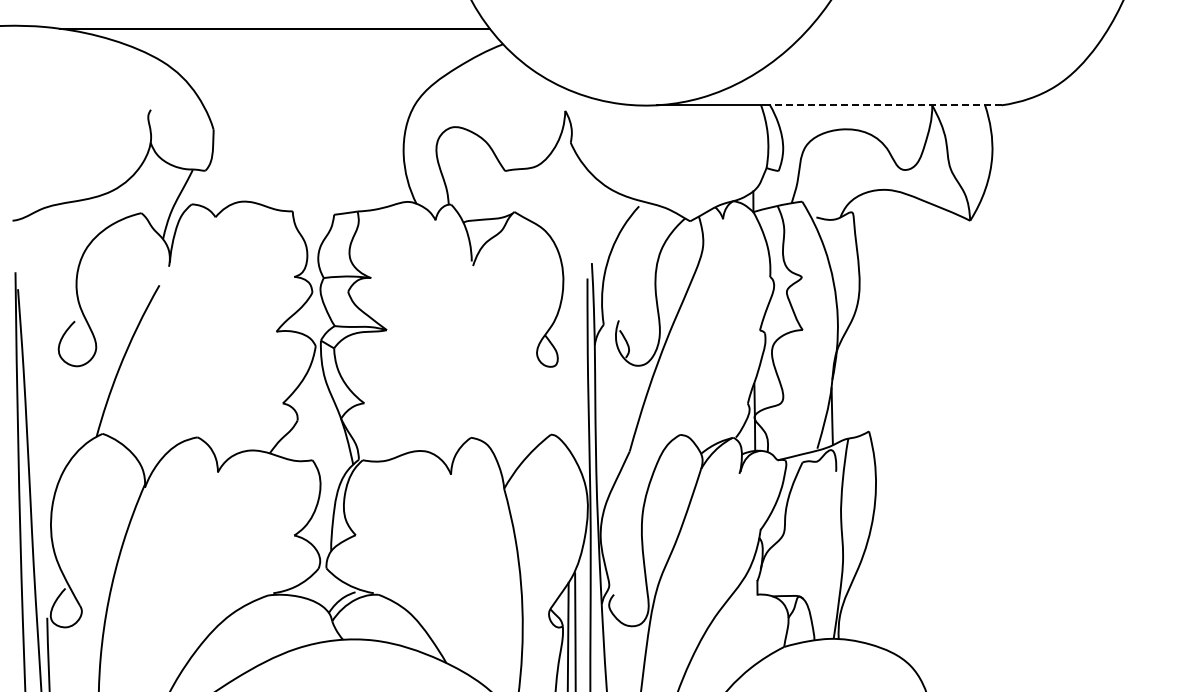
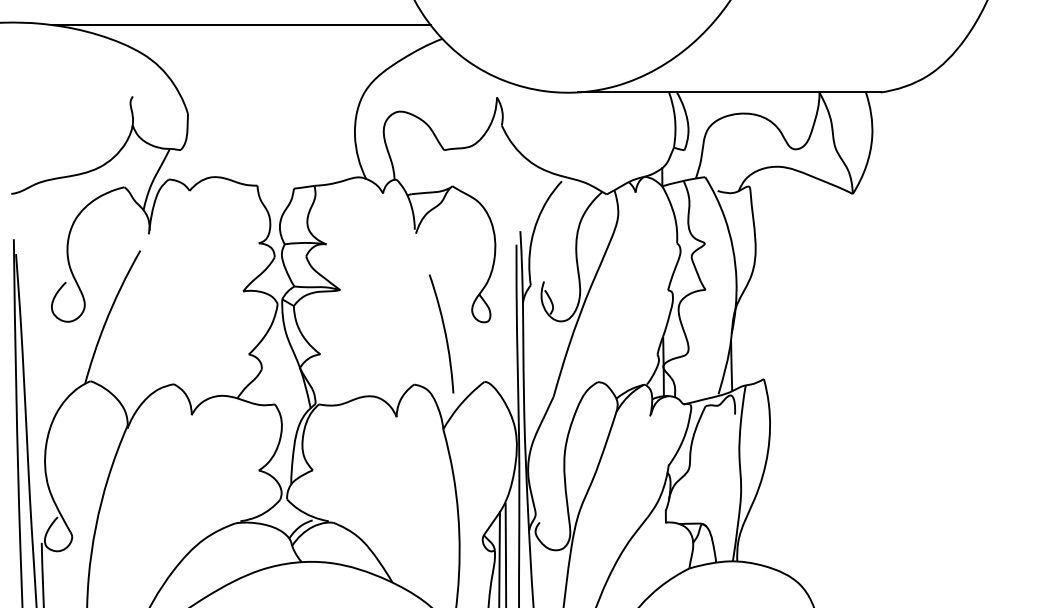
line: (885, 105) -> (778, 92), dashed -> solid
curve: (505, 379) -> (444, 333), added

